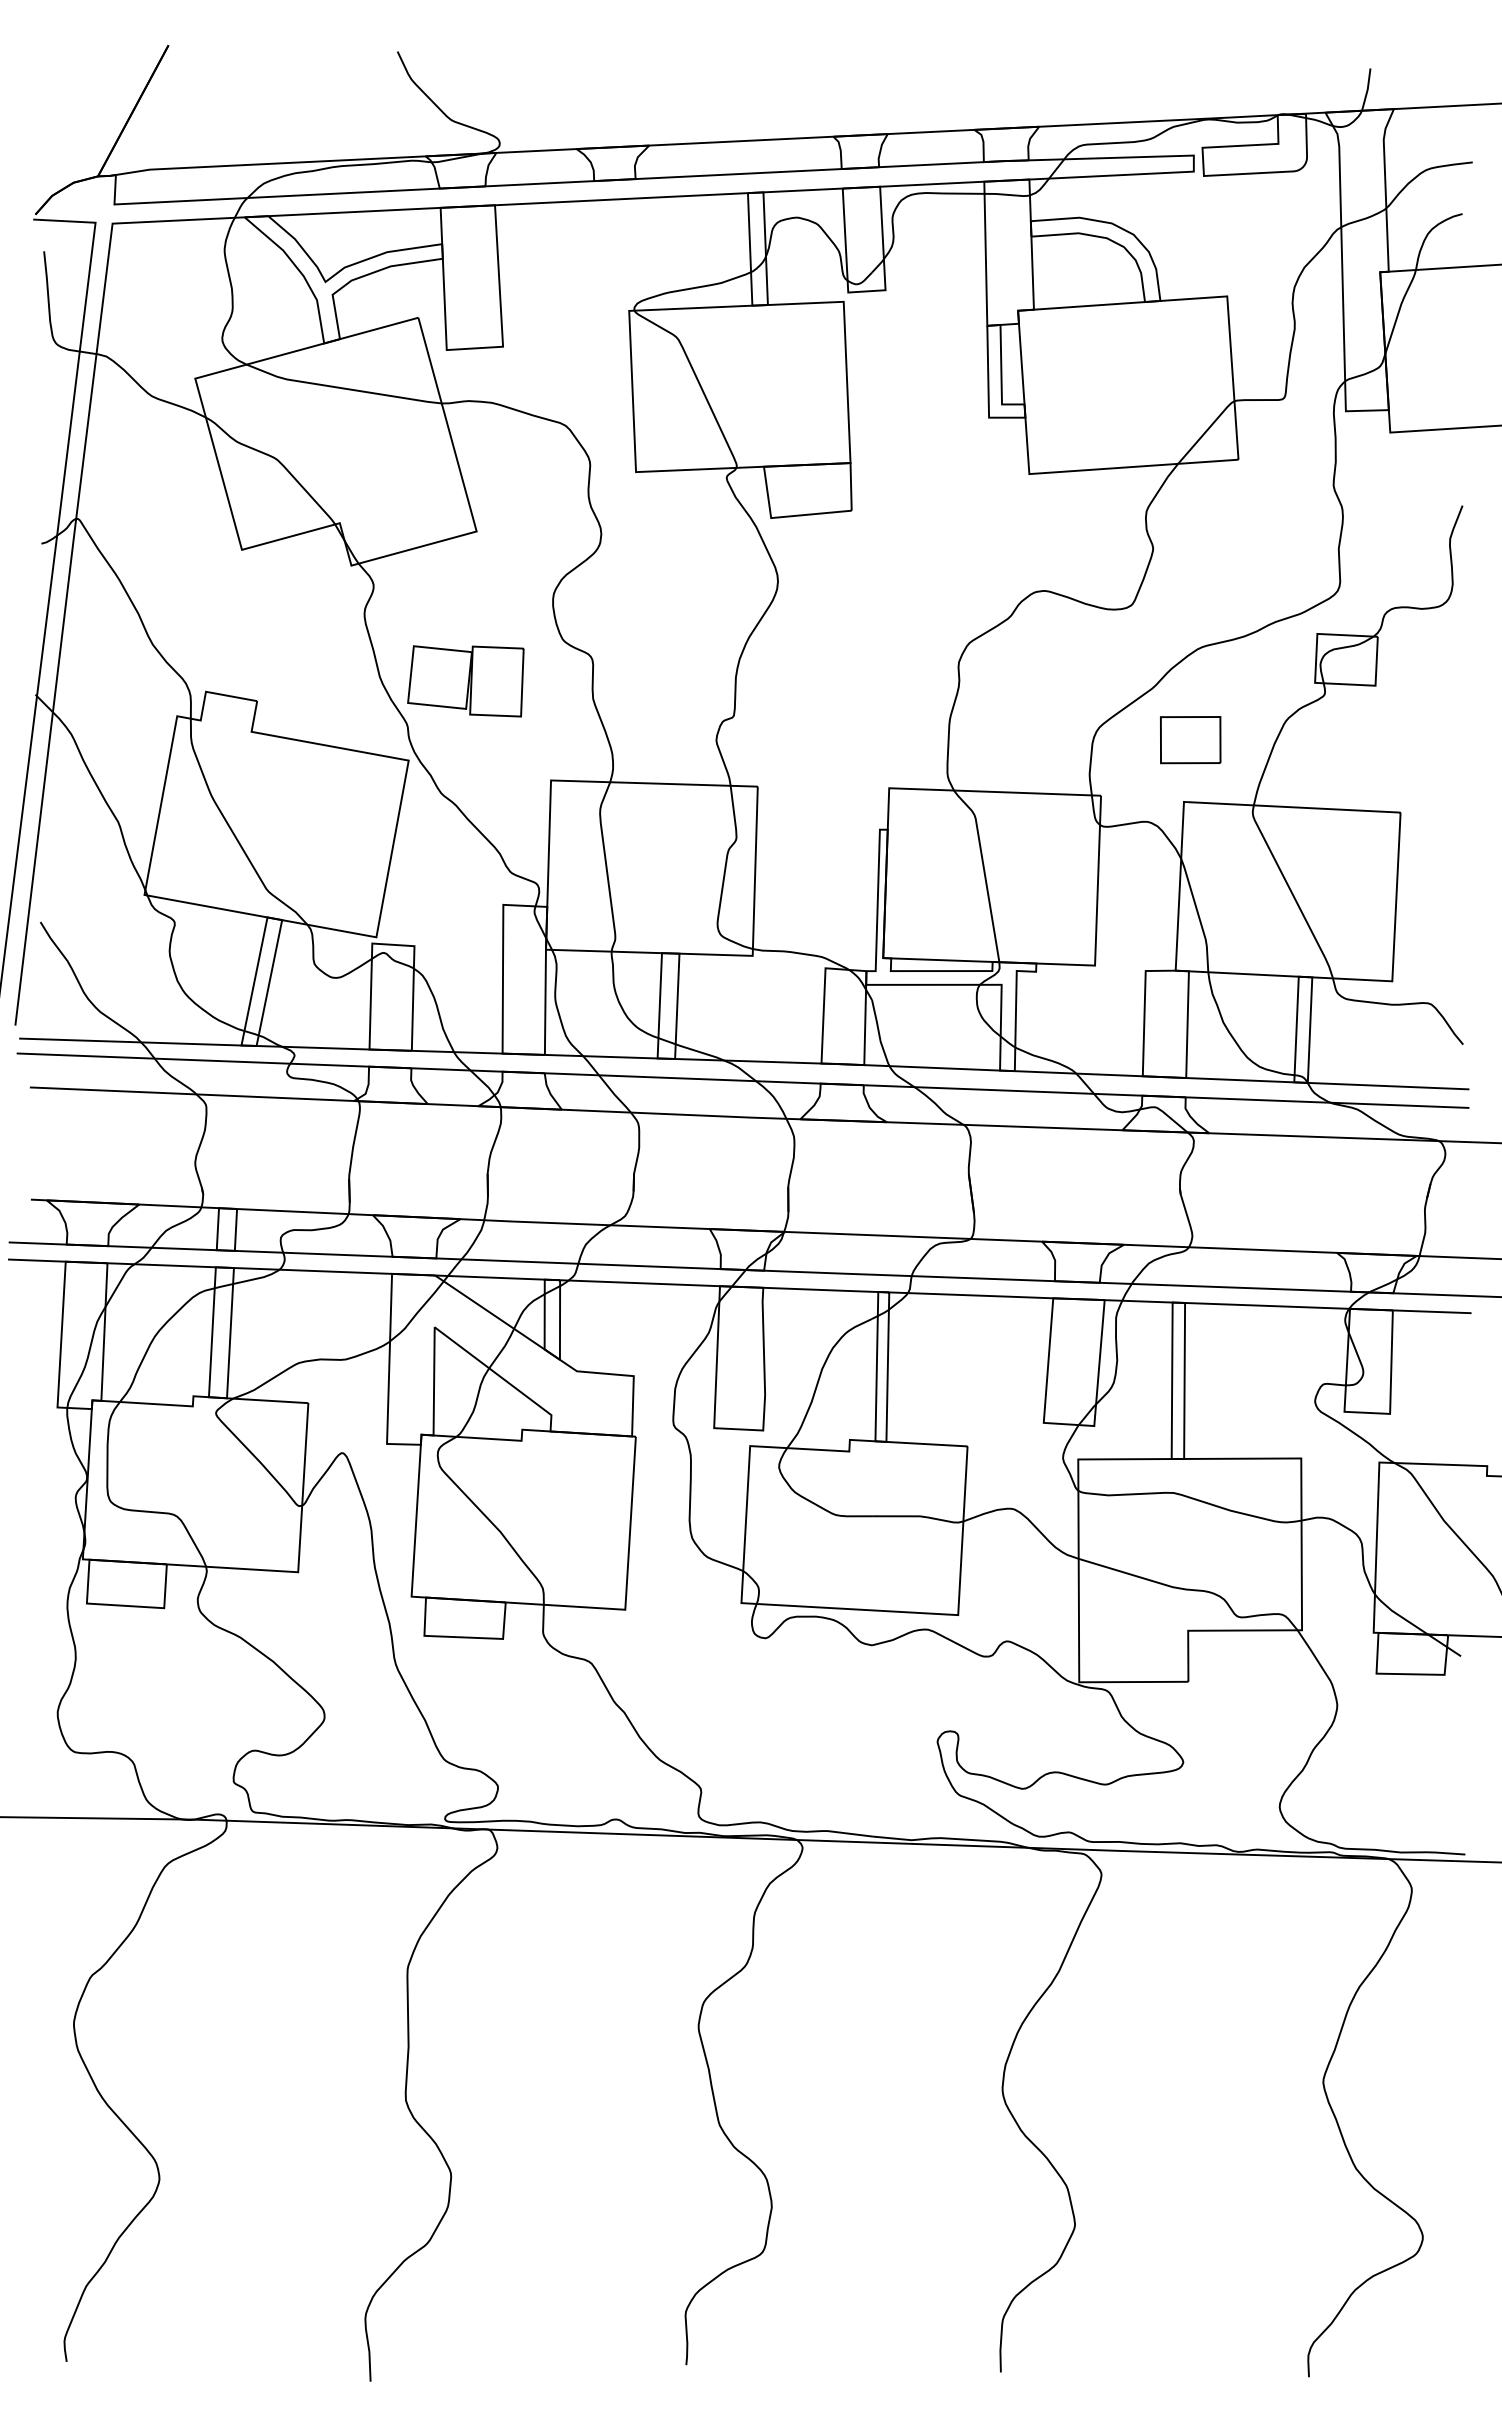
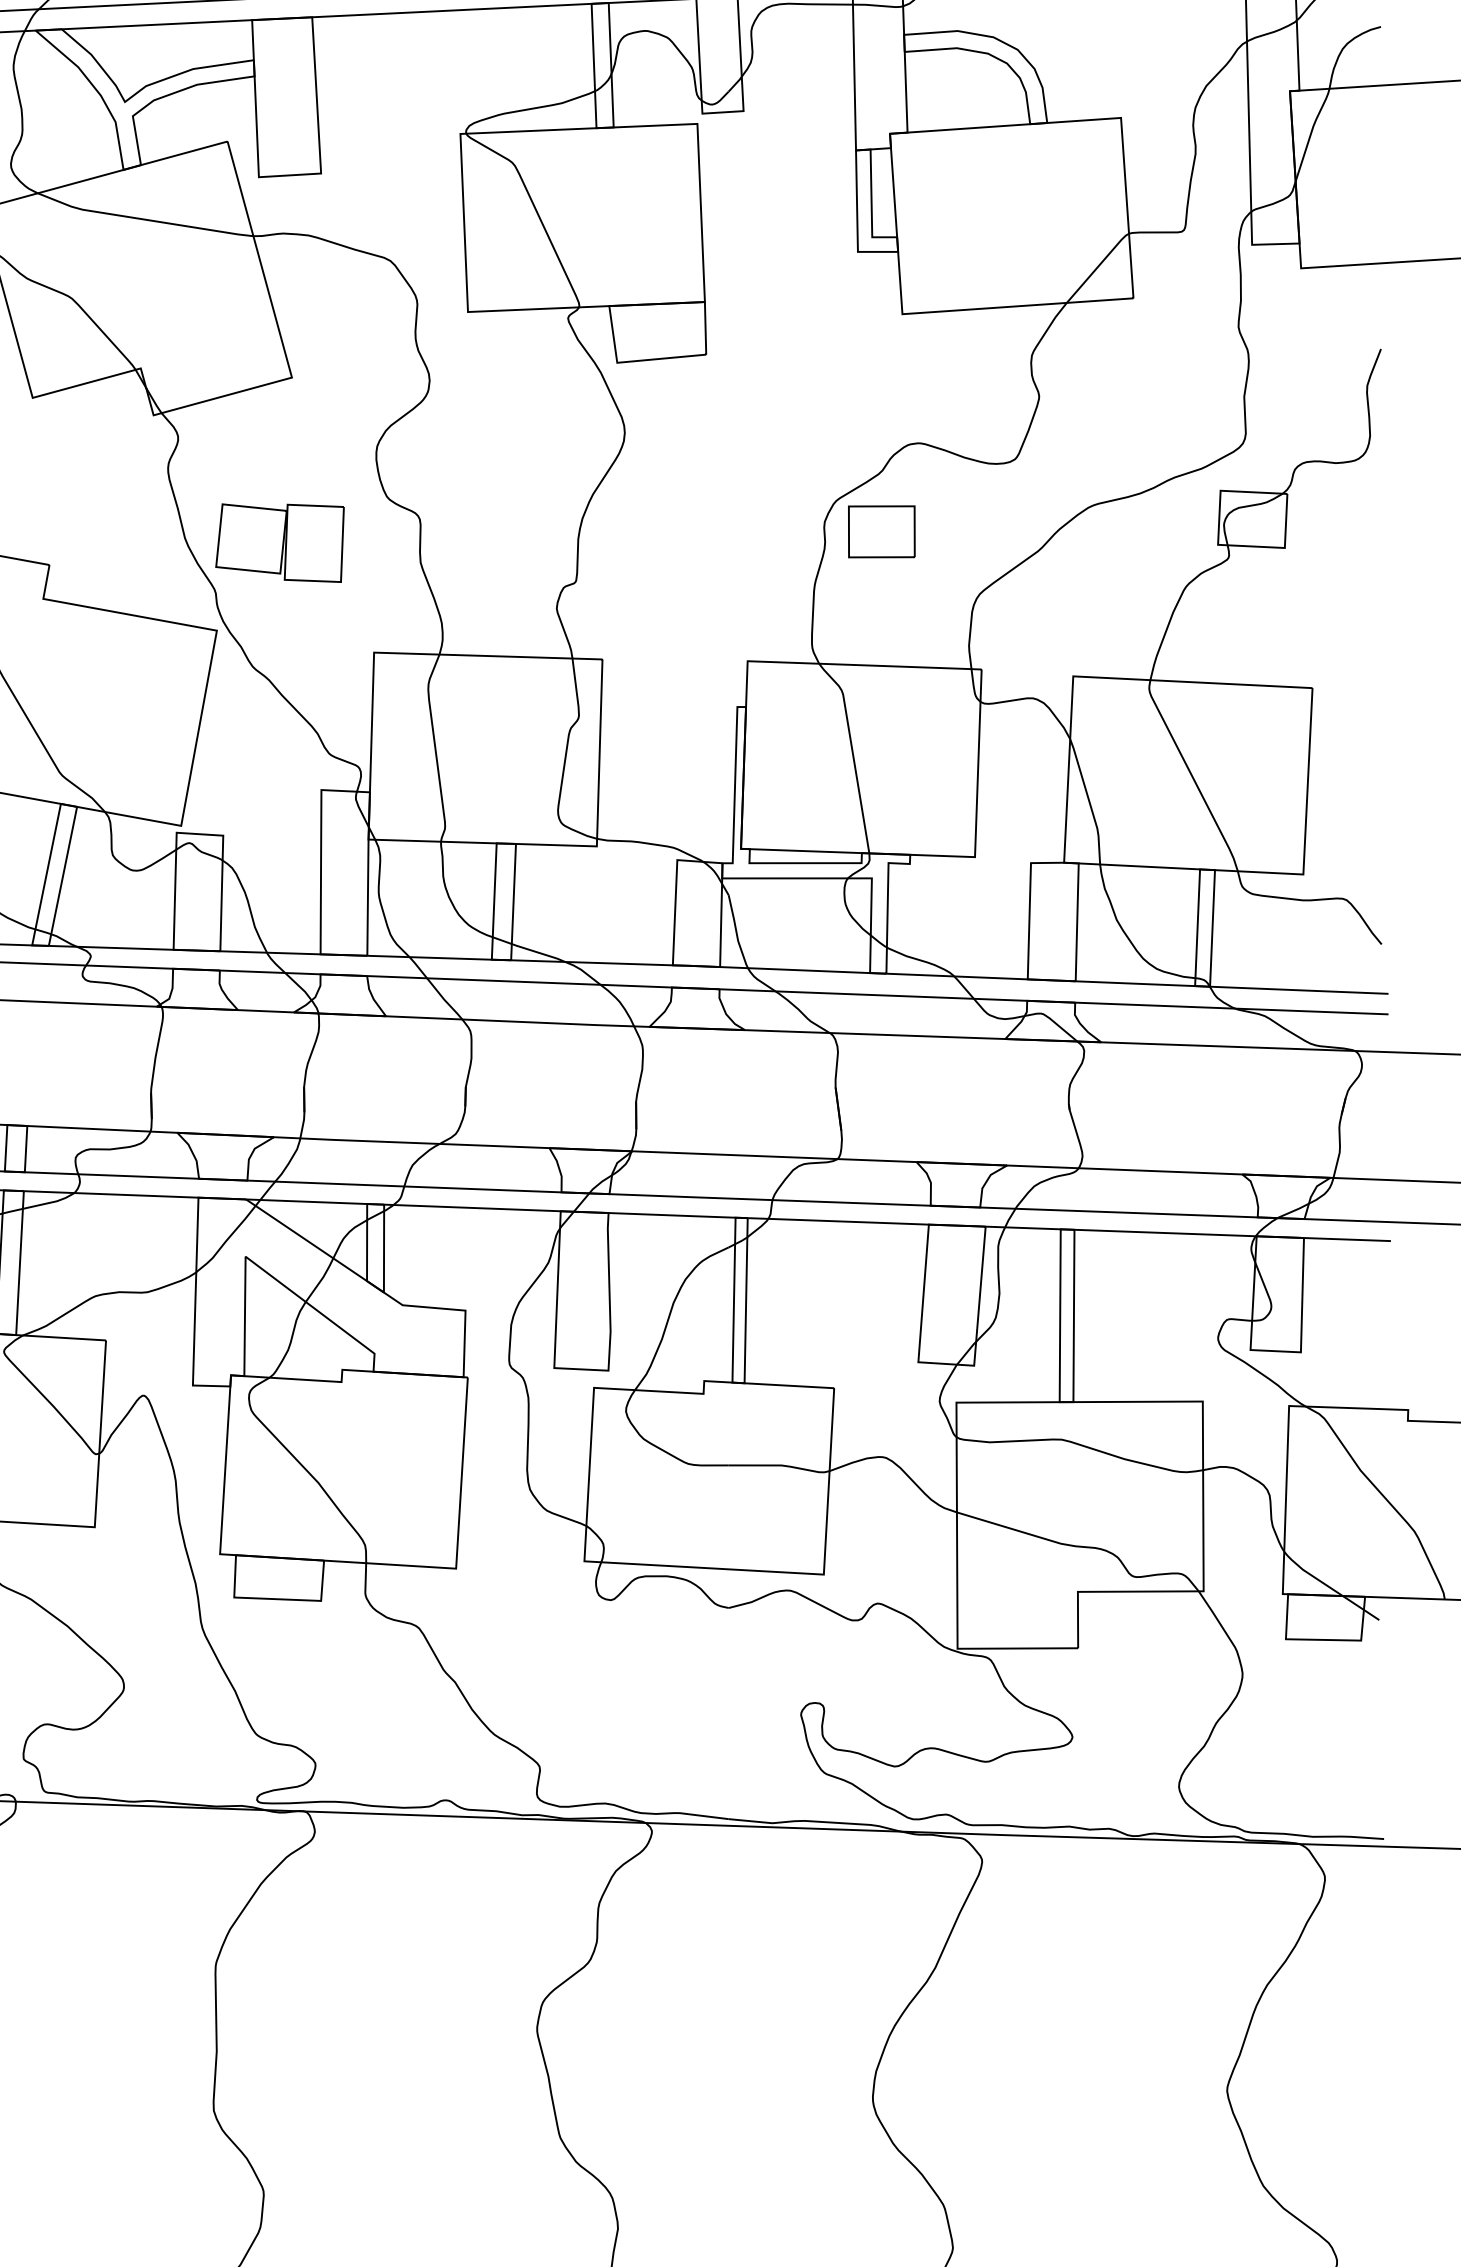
part: (1190, 740) -> (881, 532), moved

